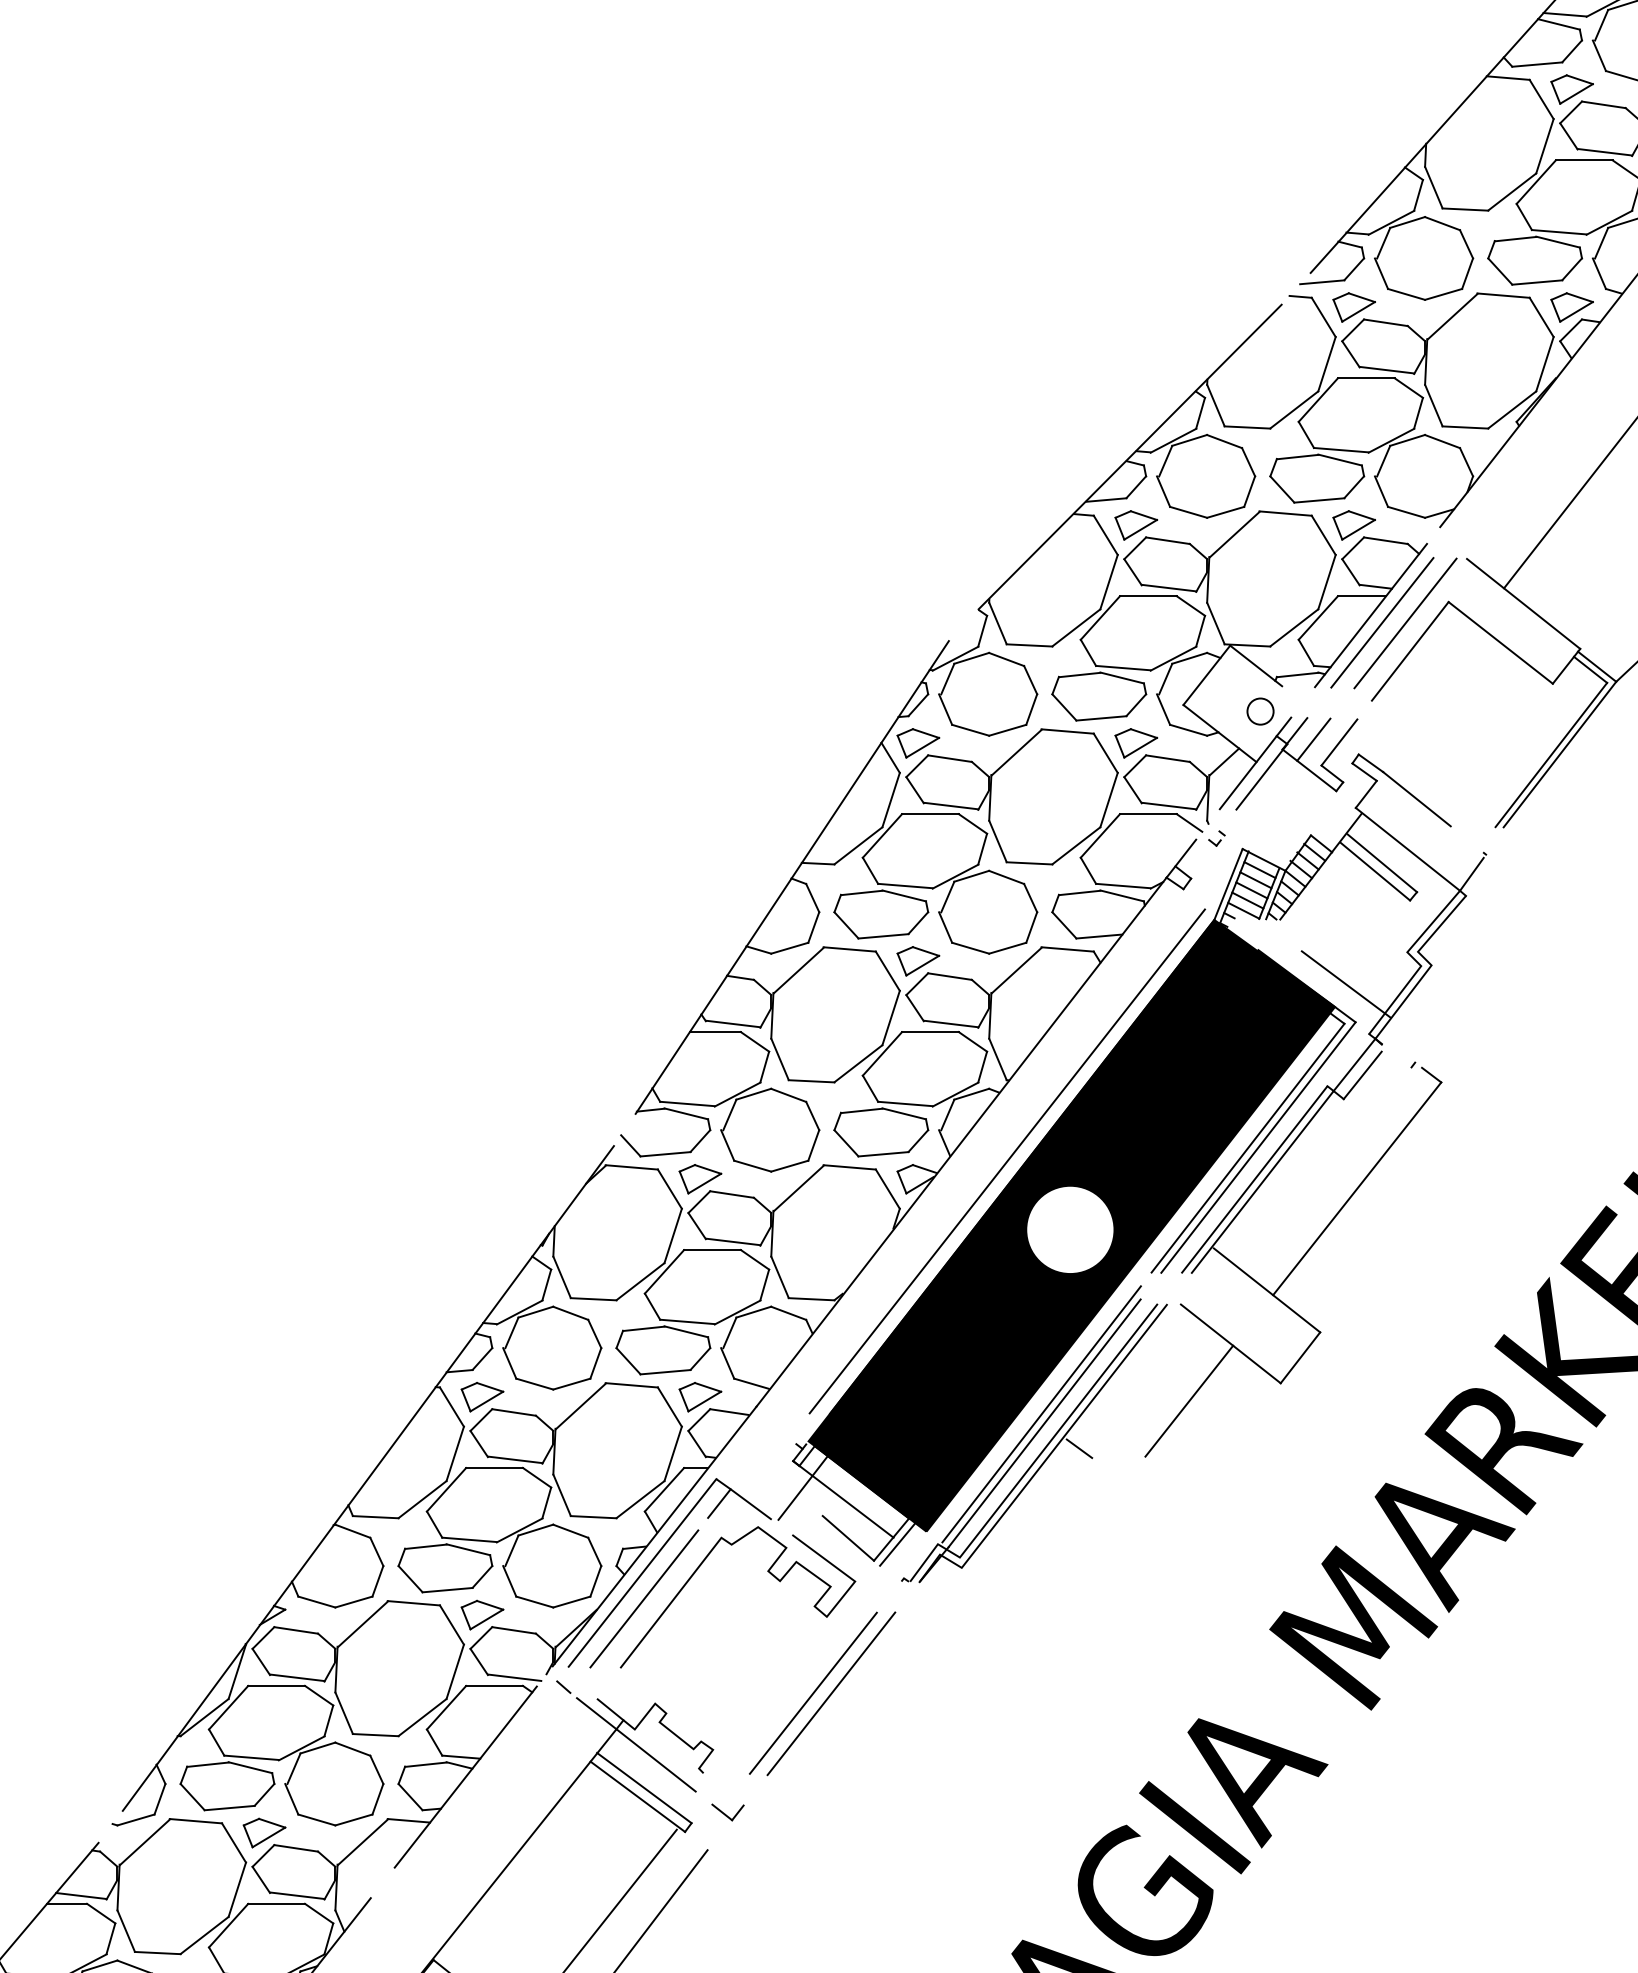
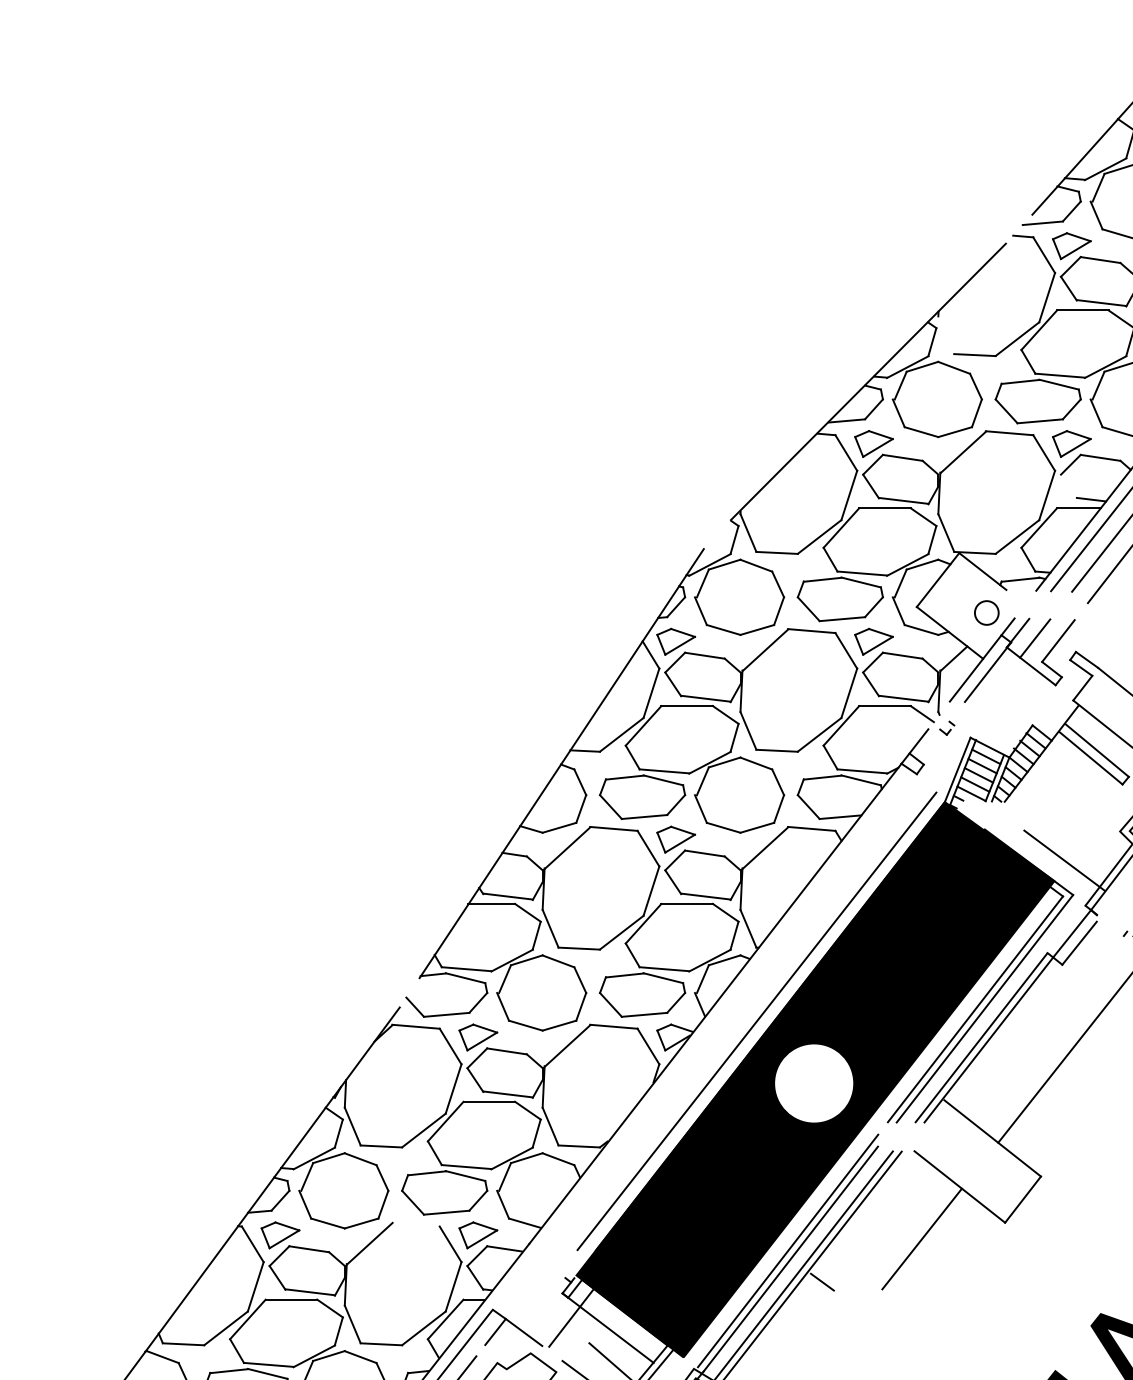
line: (1215, 405) -> (945, 335), removed
line: (1350, 572) -> (1068, 486), removed
line: (631, 1385) -> (415, 1224), removed

